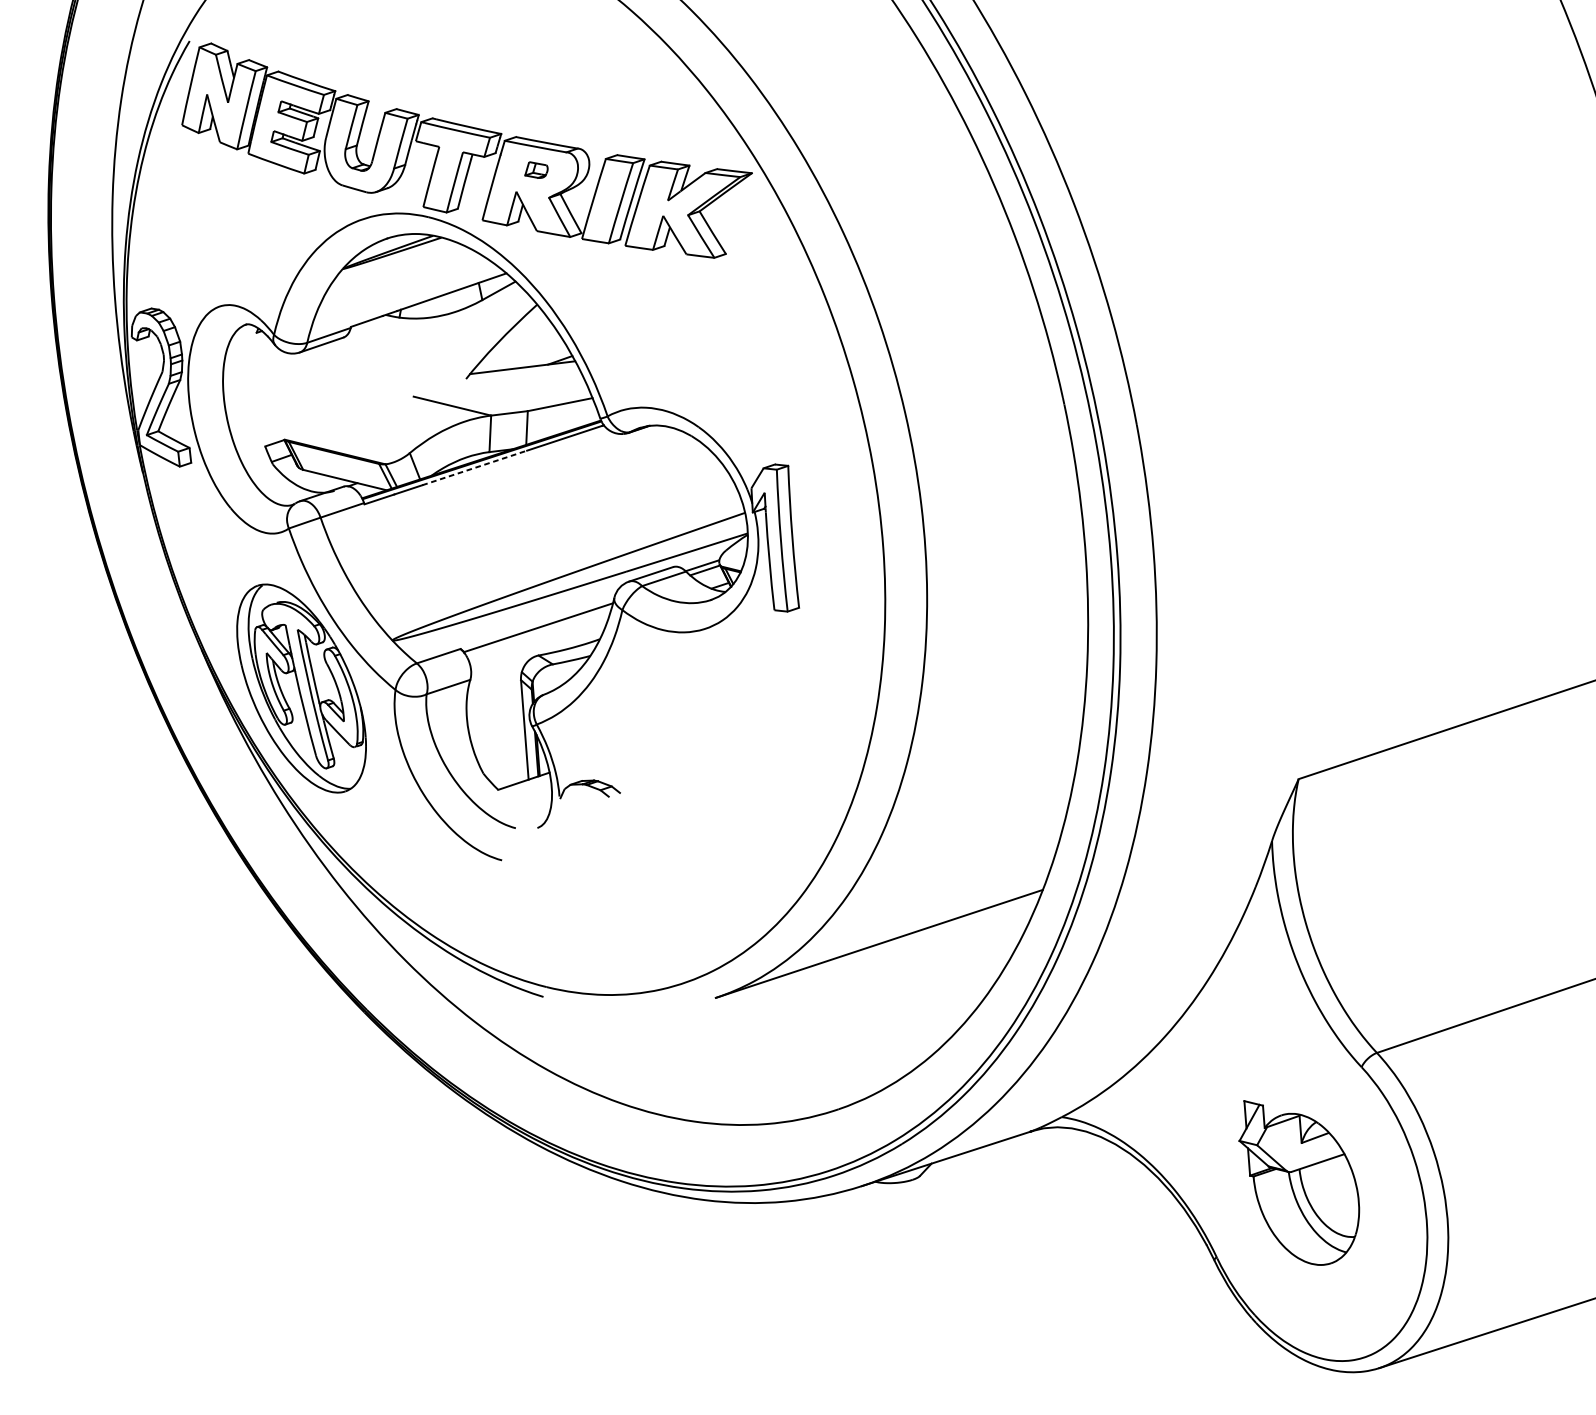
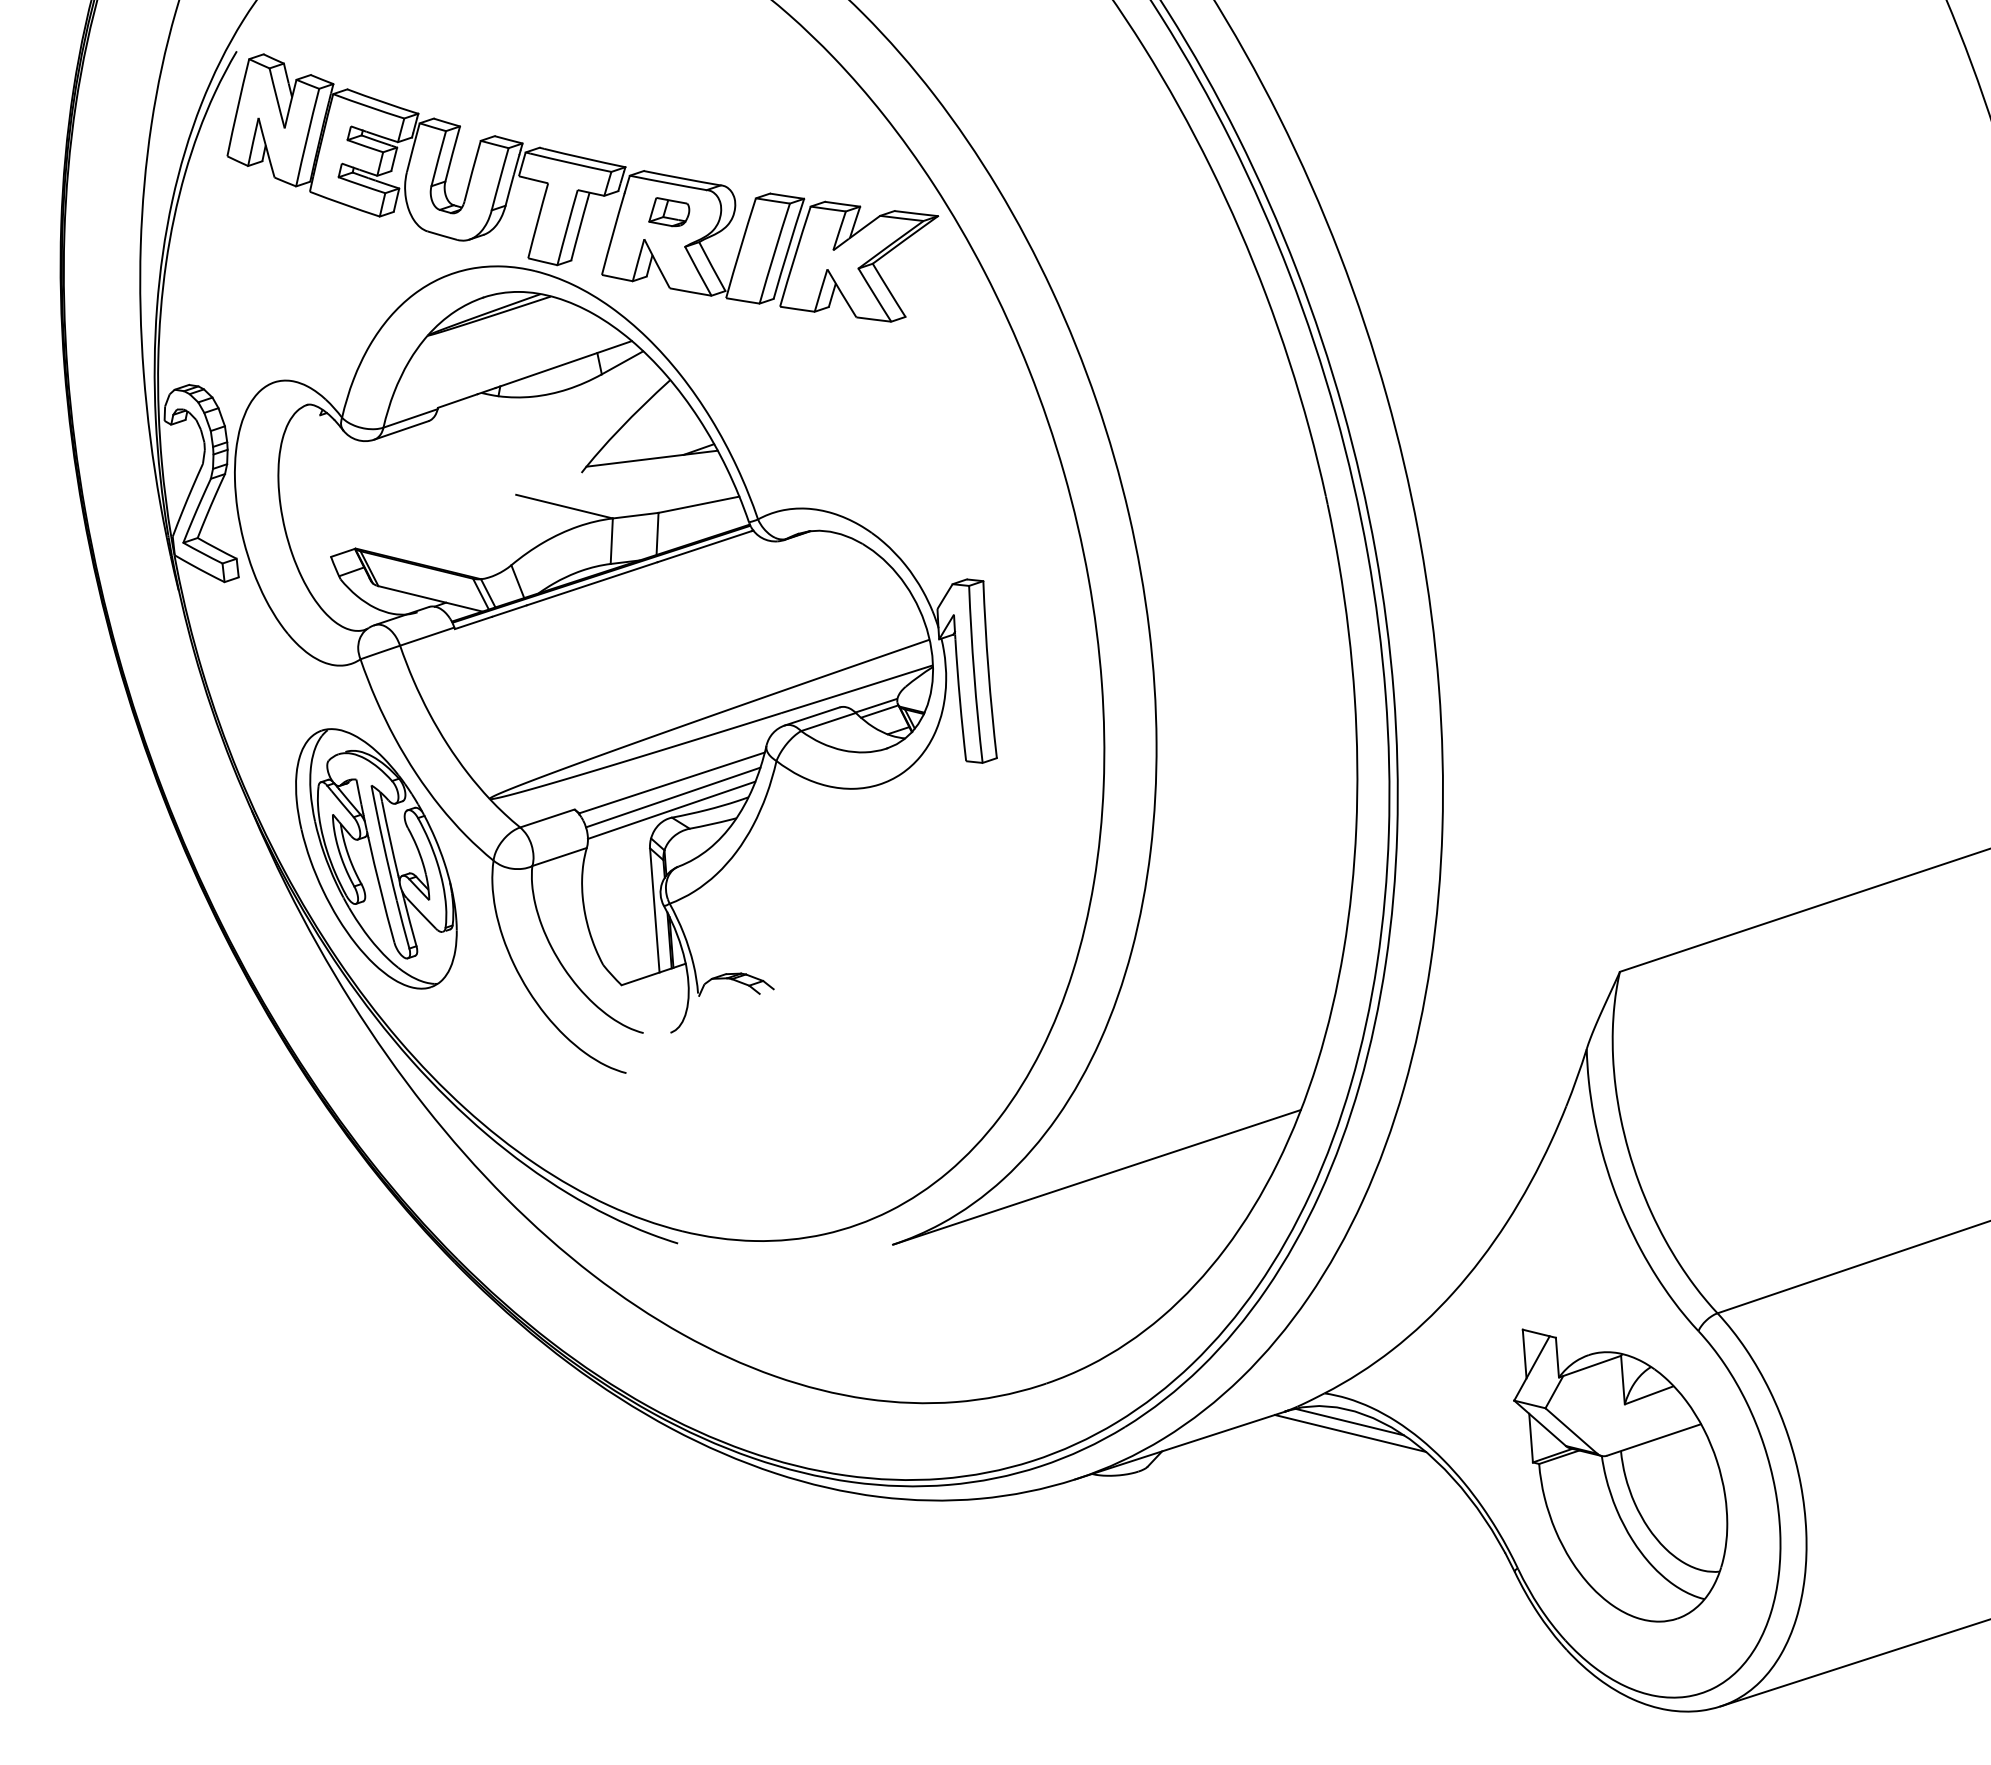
part: (536, 170) -> (669, 212), size x1.43
line: (474, 467) -> (592, 583), dashed -> solid
line: (539, 639) -> (673, 797), added
line: (538, 648) -> (671, 809), added
line: (1081, 1139) -> (1349, 1421), added
line: (1082, 1148) -> (1350, 1432), added
part: (1299, 1182) -> (1620, 1475), size x1.43

